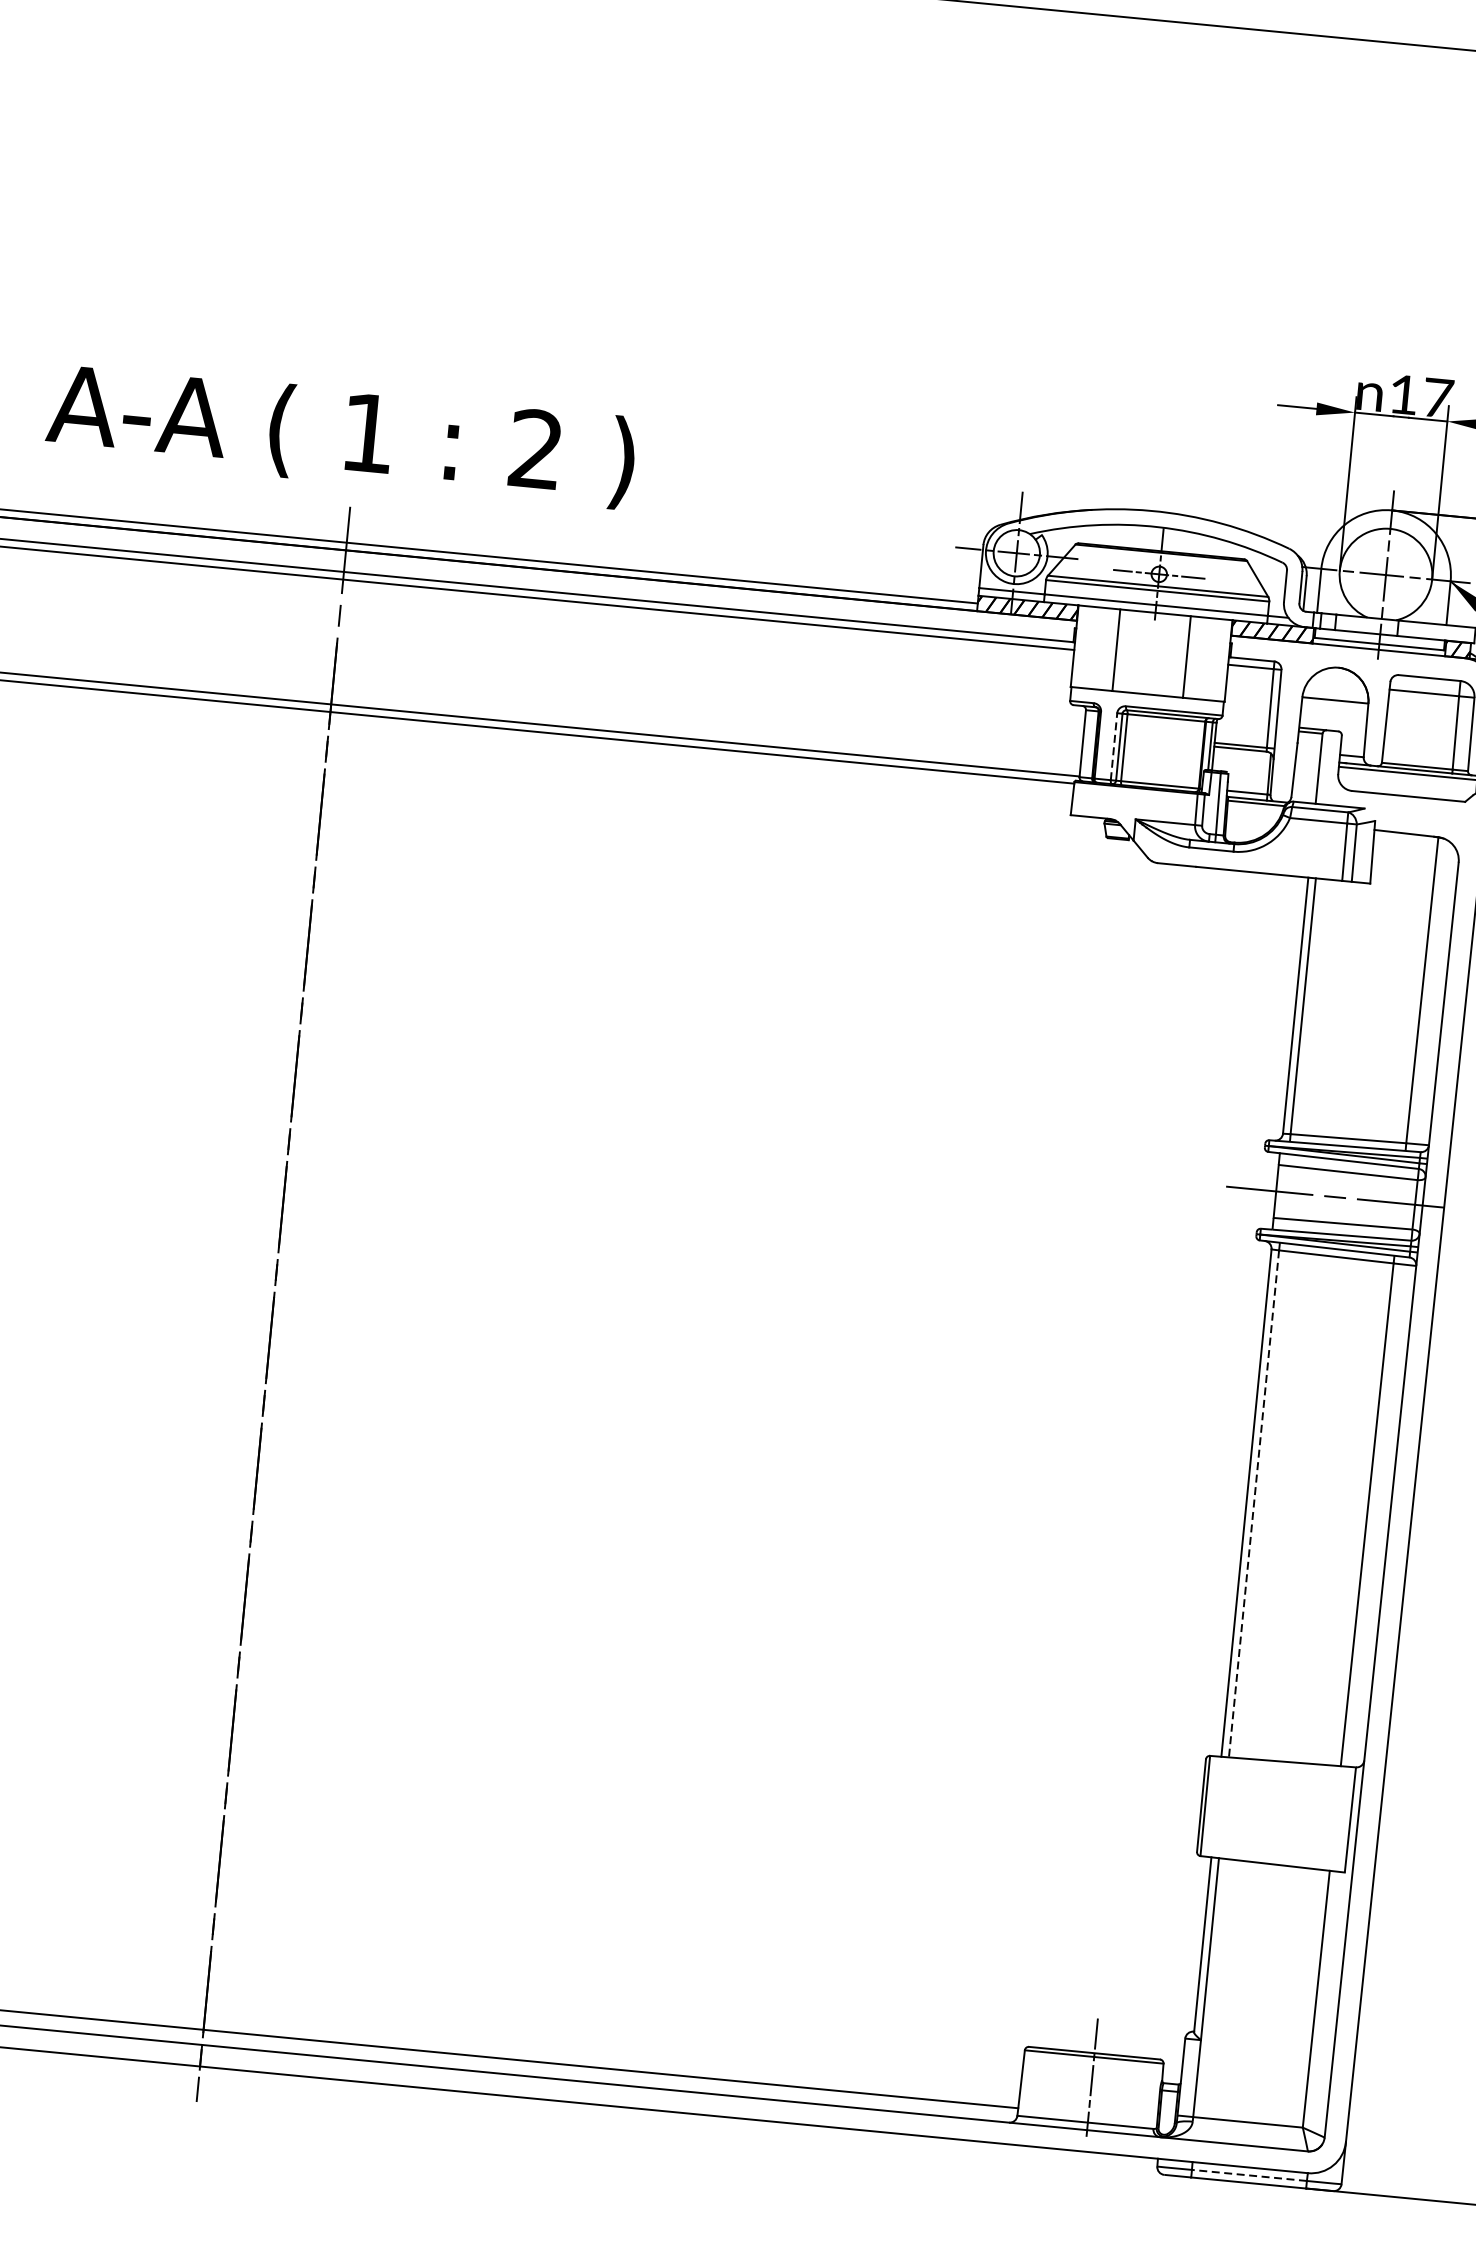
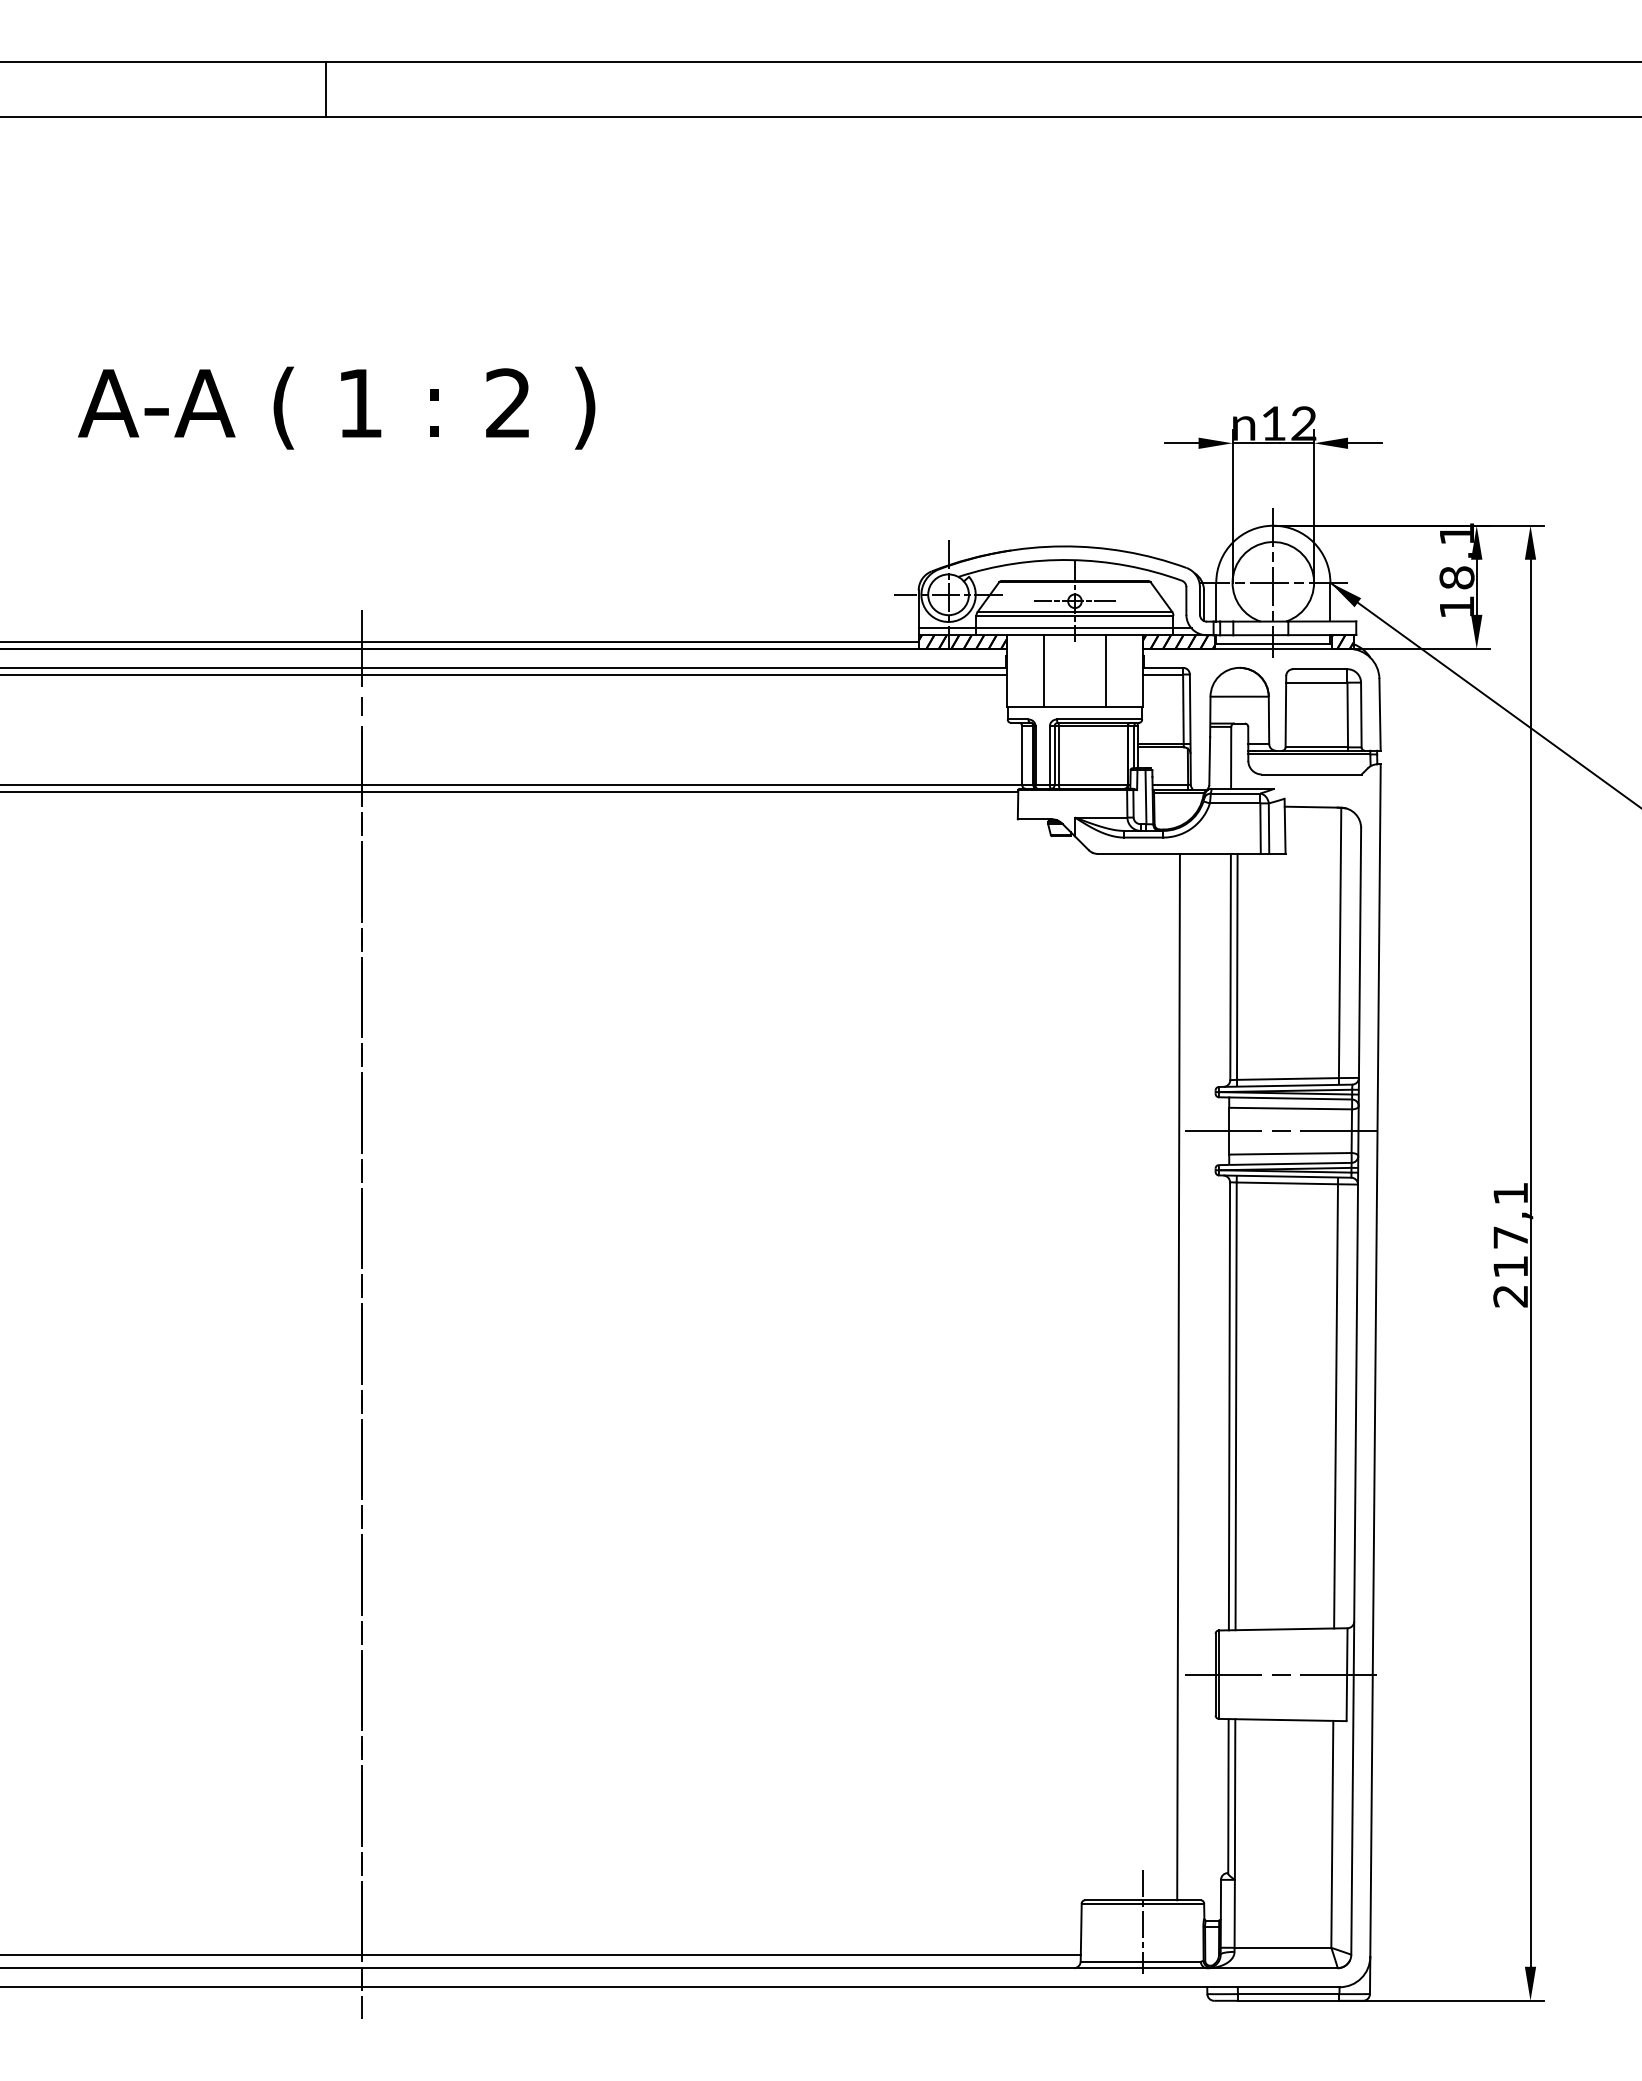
text: (1438, 398) -> (1304, 423), 17 -> 12
text: (340, 435) -> (336, 407), moved
line: (1113, 746) -> (1049, 755), dashed -> solid
line: (1191, 1464) -> (1178, 1377), added
line: (1254, 1504) -> (1236, 1406), dashed -> solid
line: (1277, 1812) -> (1282, 1674), added
line: (1249, 2175) -> (1288, 1994), dashed -> solid

